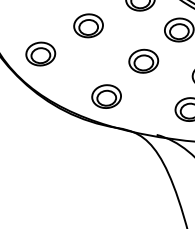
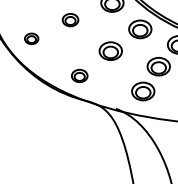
part: (88, 24) -> (70, 19), size x0.7
part: (40, 53) -> (31, 38), size x0.6
part: (106, 96) -> (79, 75), size x0.7

